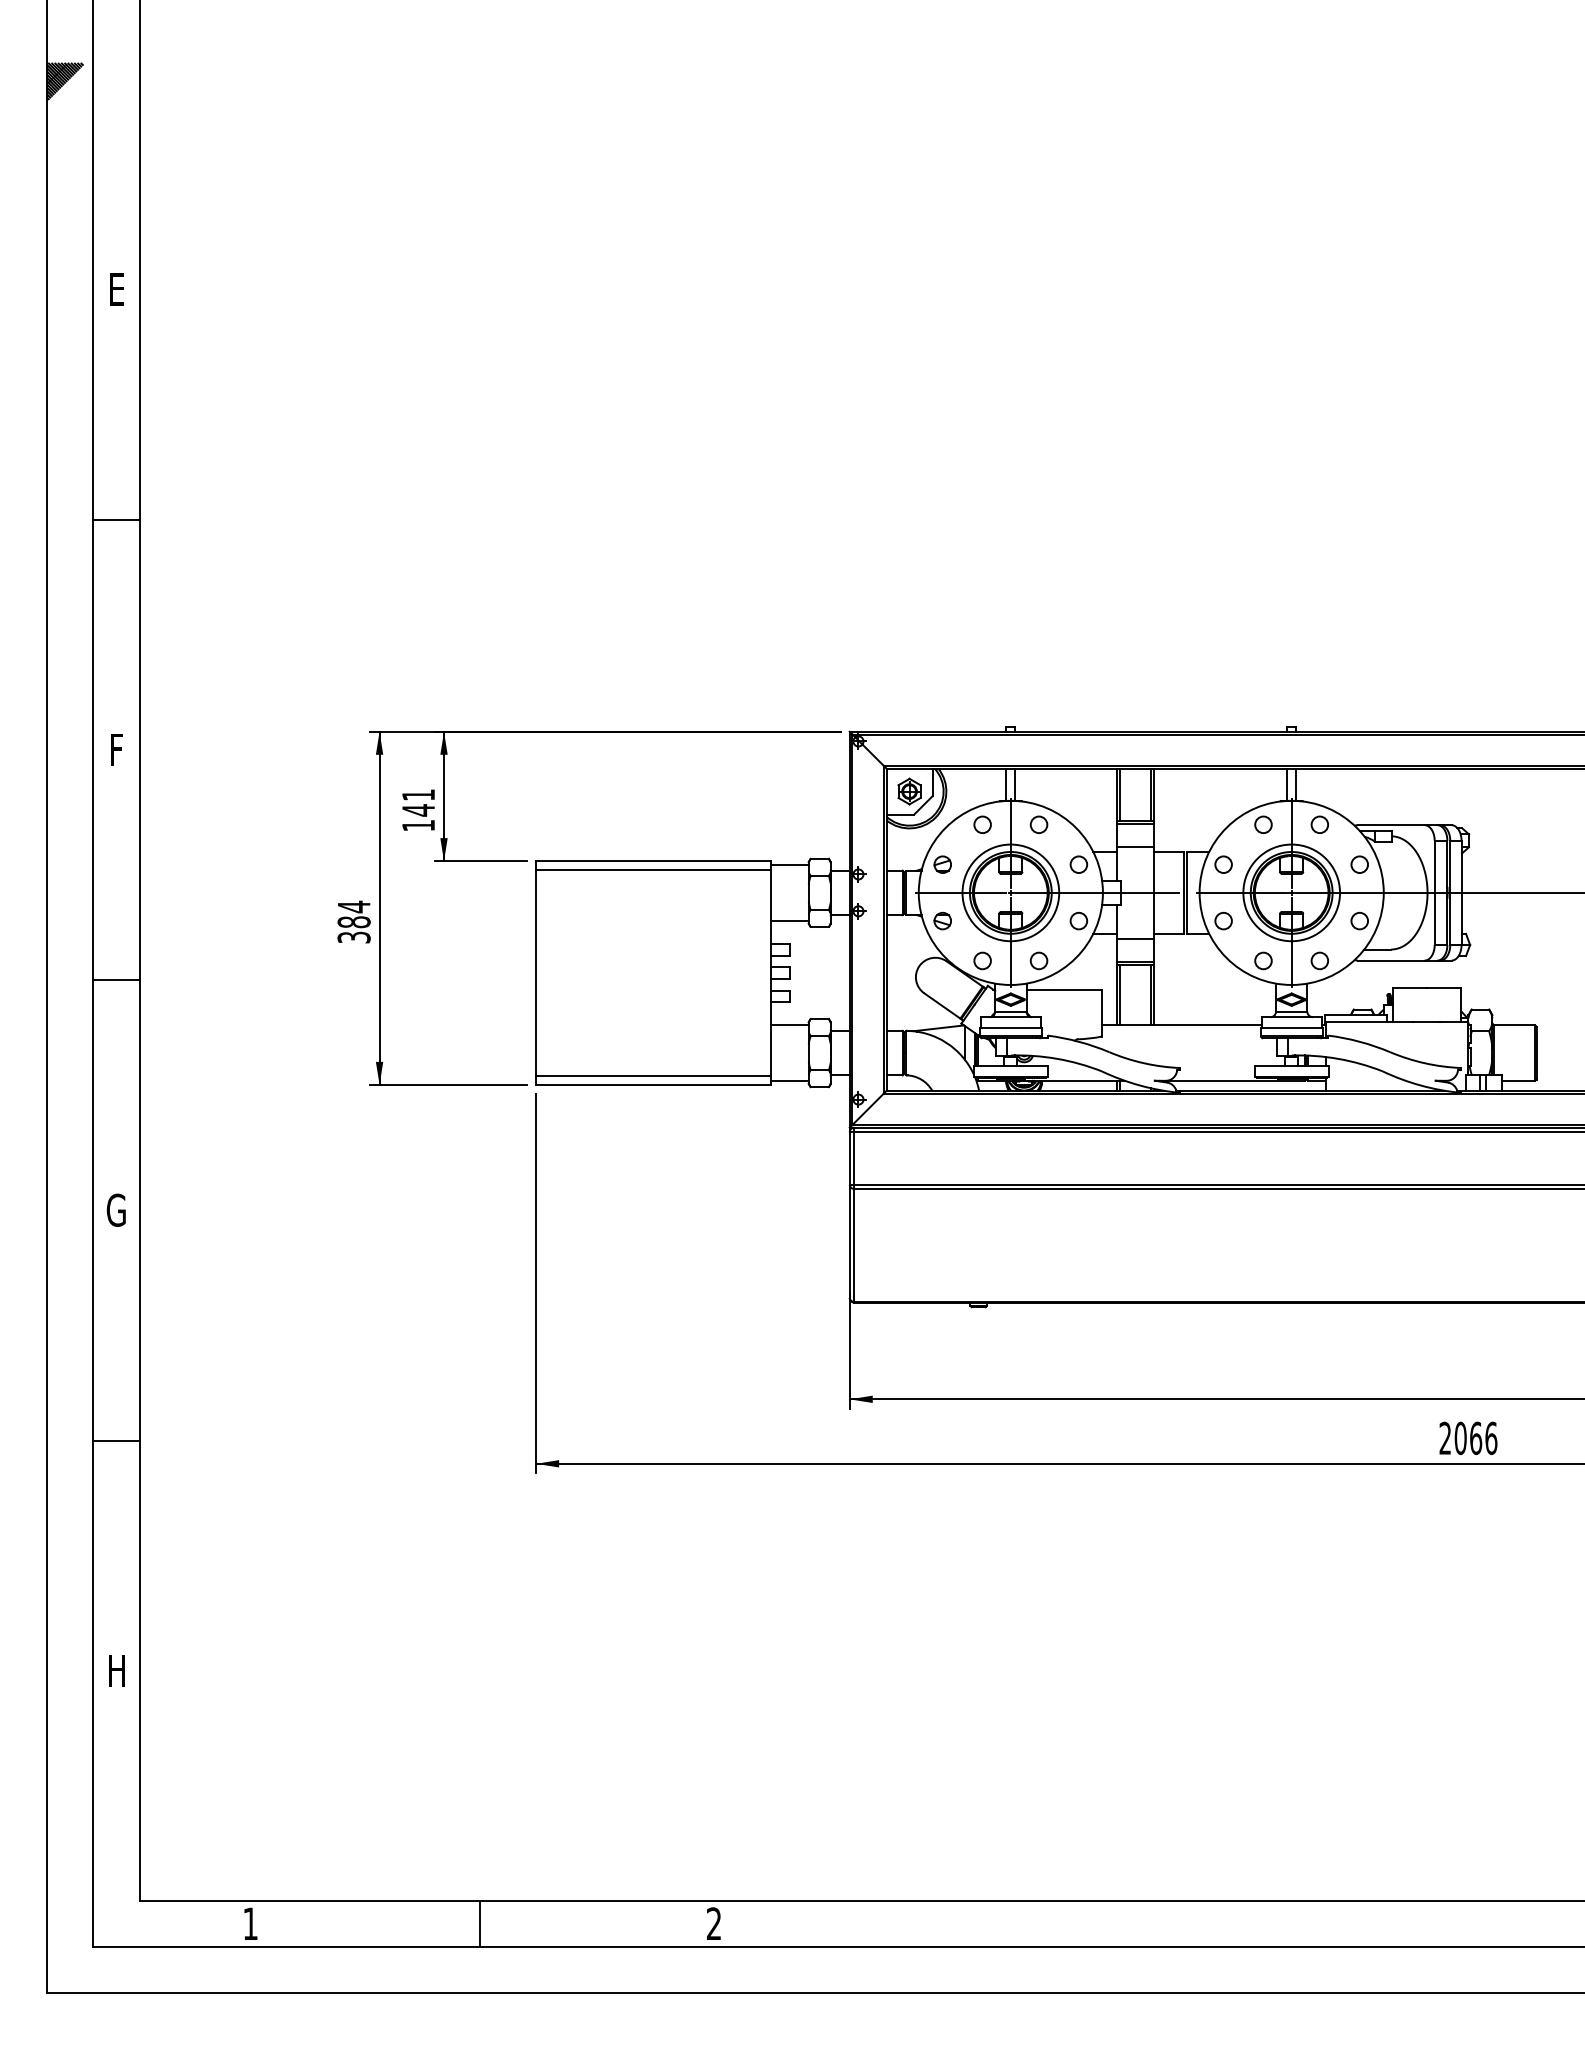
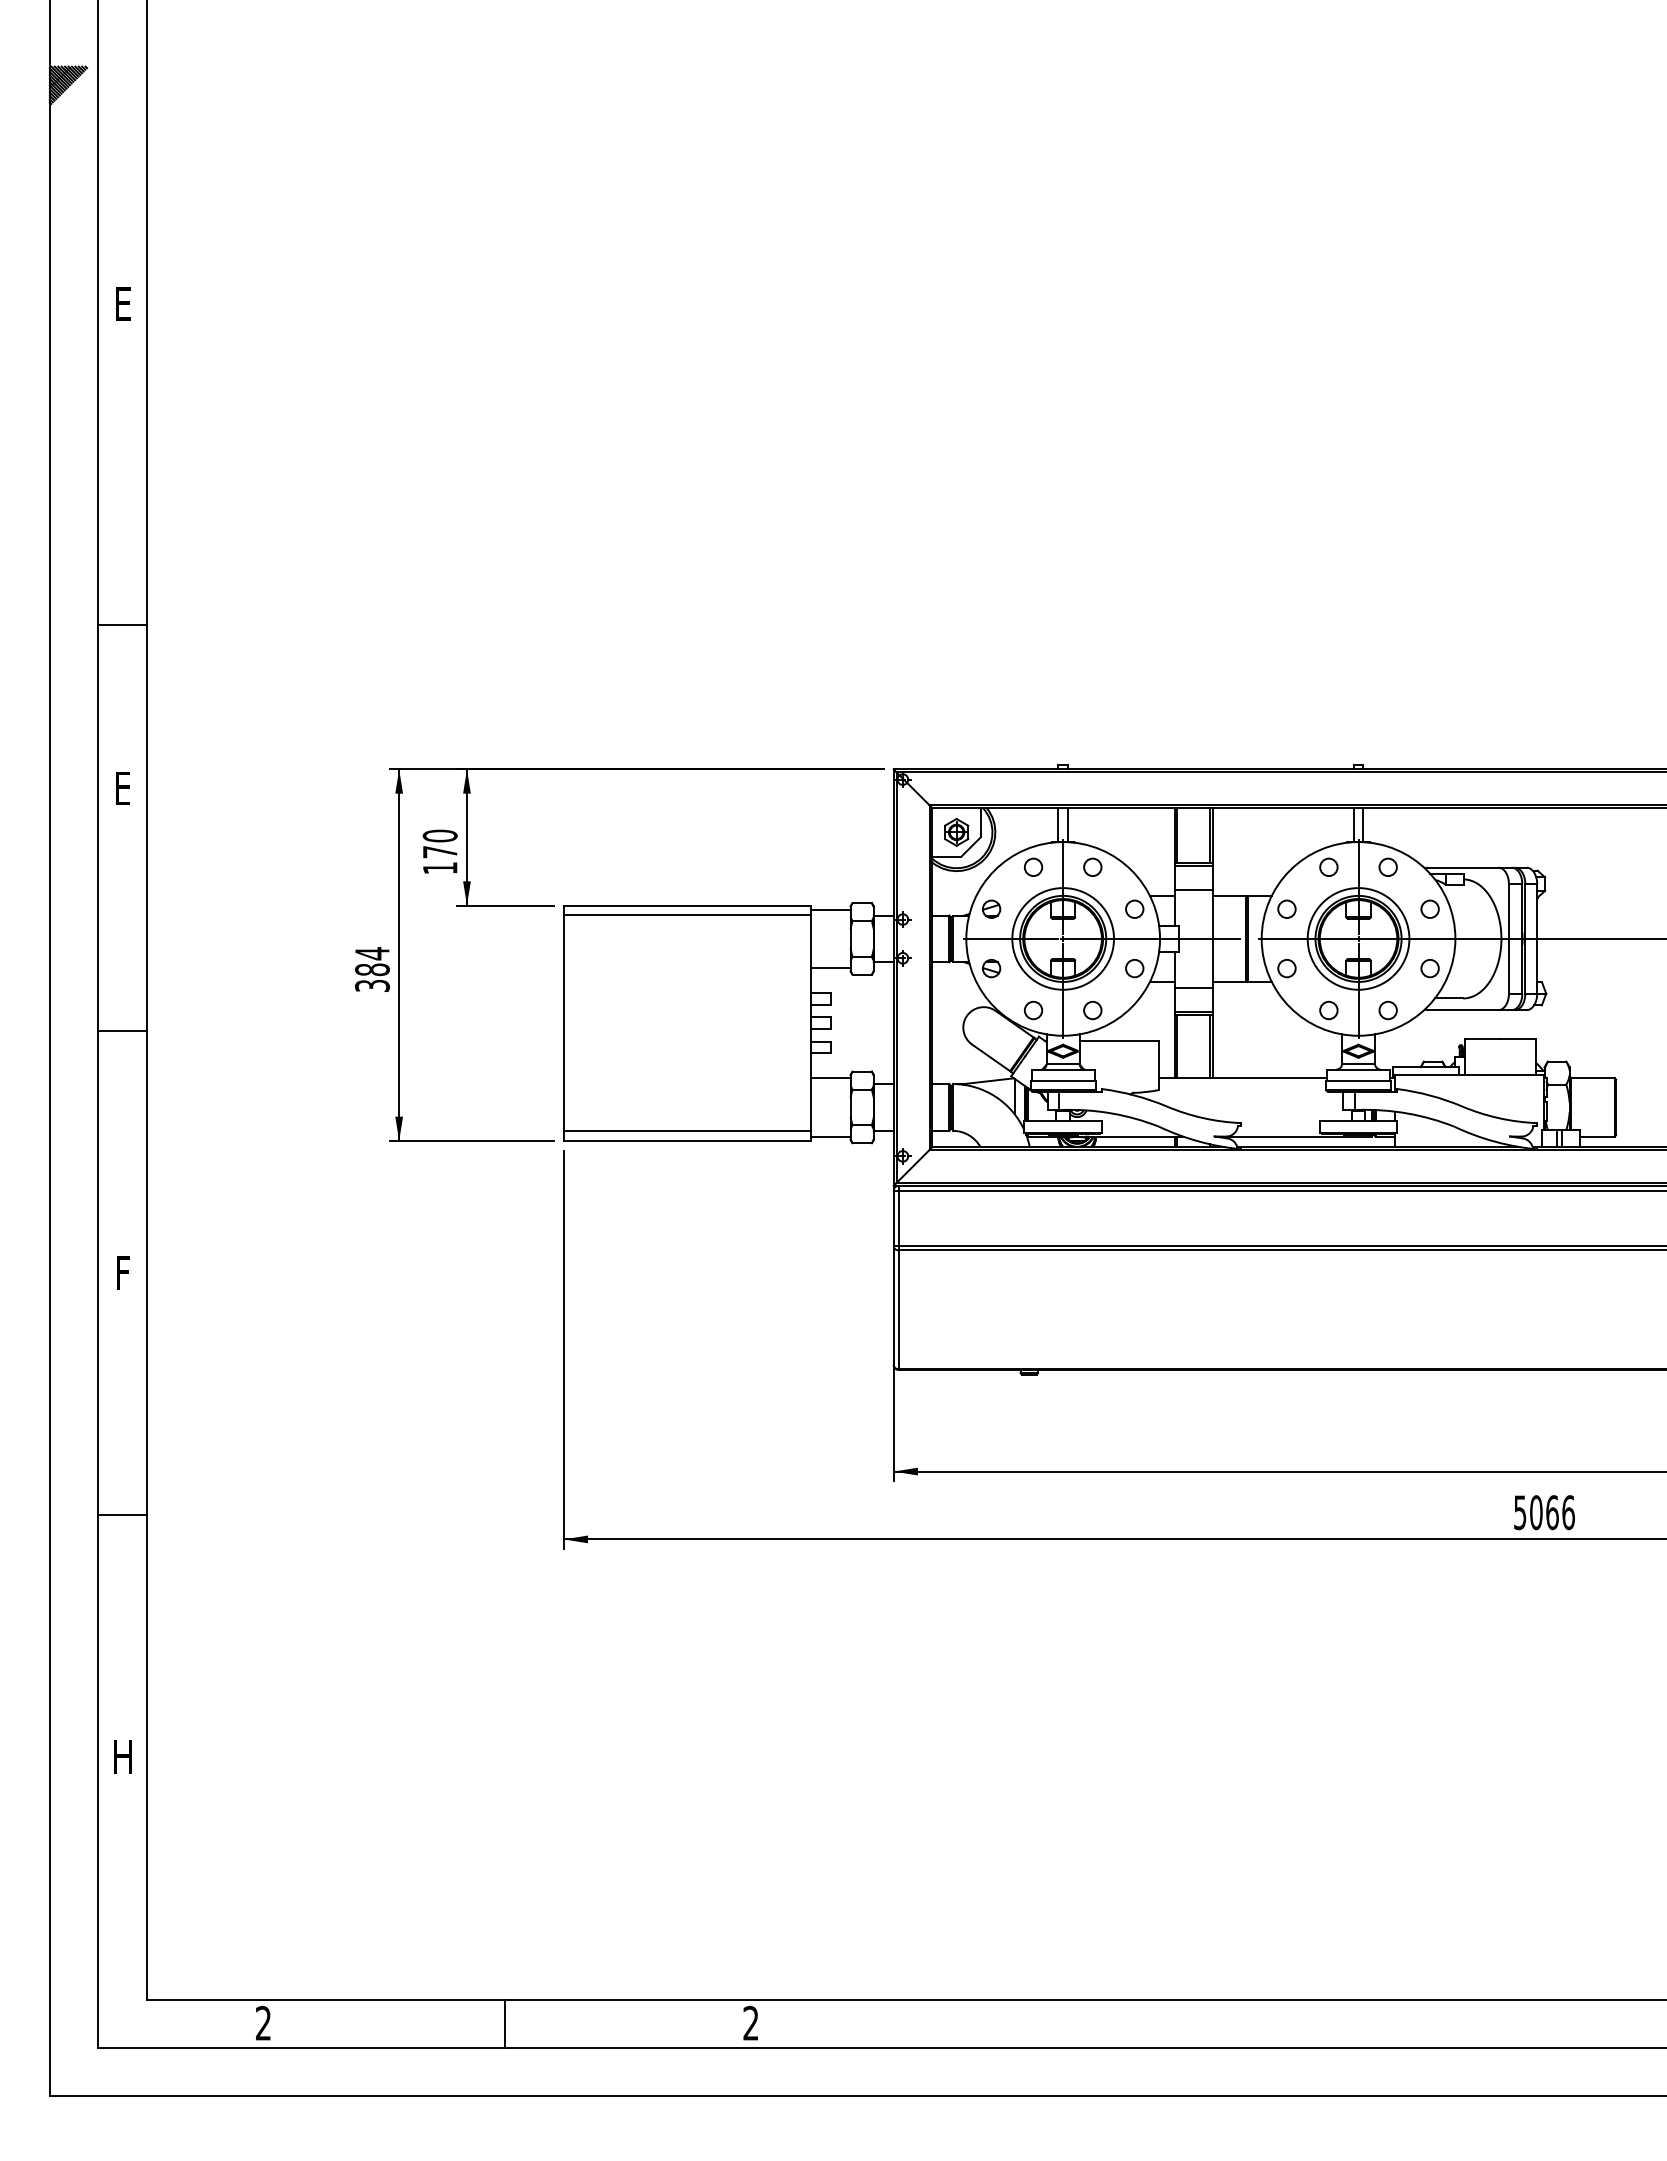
line: (116, 520) -> (122, 625), moved
text: (116, 749) -> (122, 788), F -> E
text: (418, 802) -> (440, 843), 141 -> 170
text: (115, 1209) -> (121, 1271), G -> F
text: (1444, 1438) -> (1519, 1512), 2066 -> 5066
text: (250, 1923) -> (263, 2022), 1 -> 2

